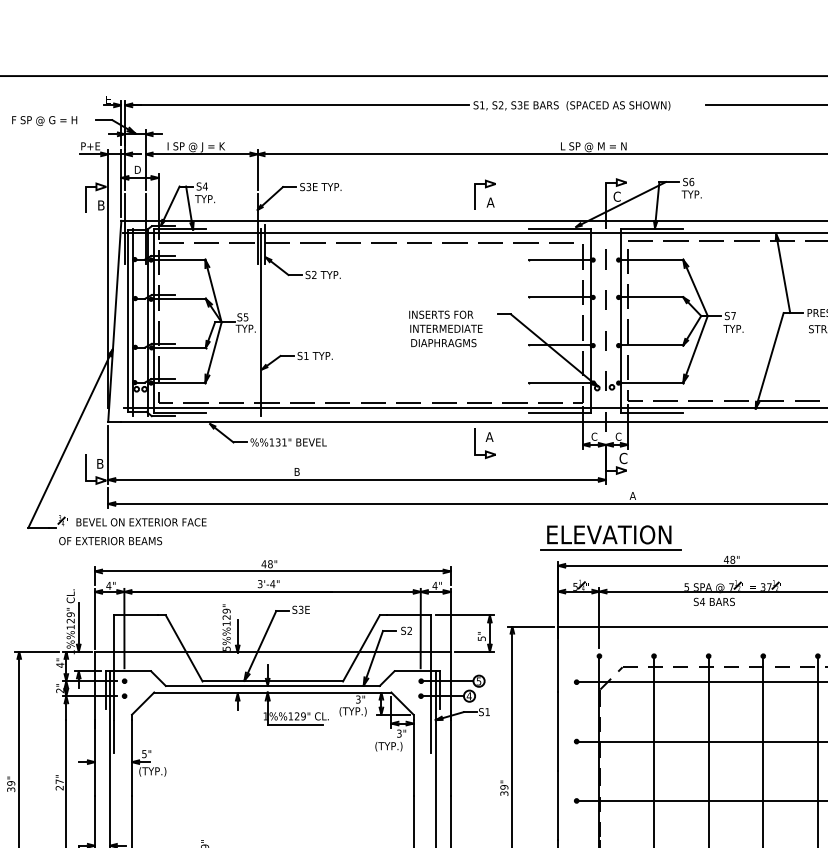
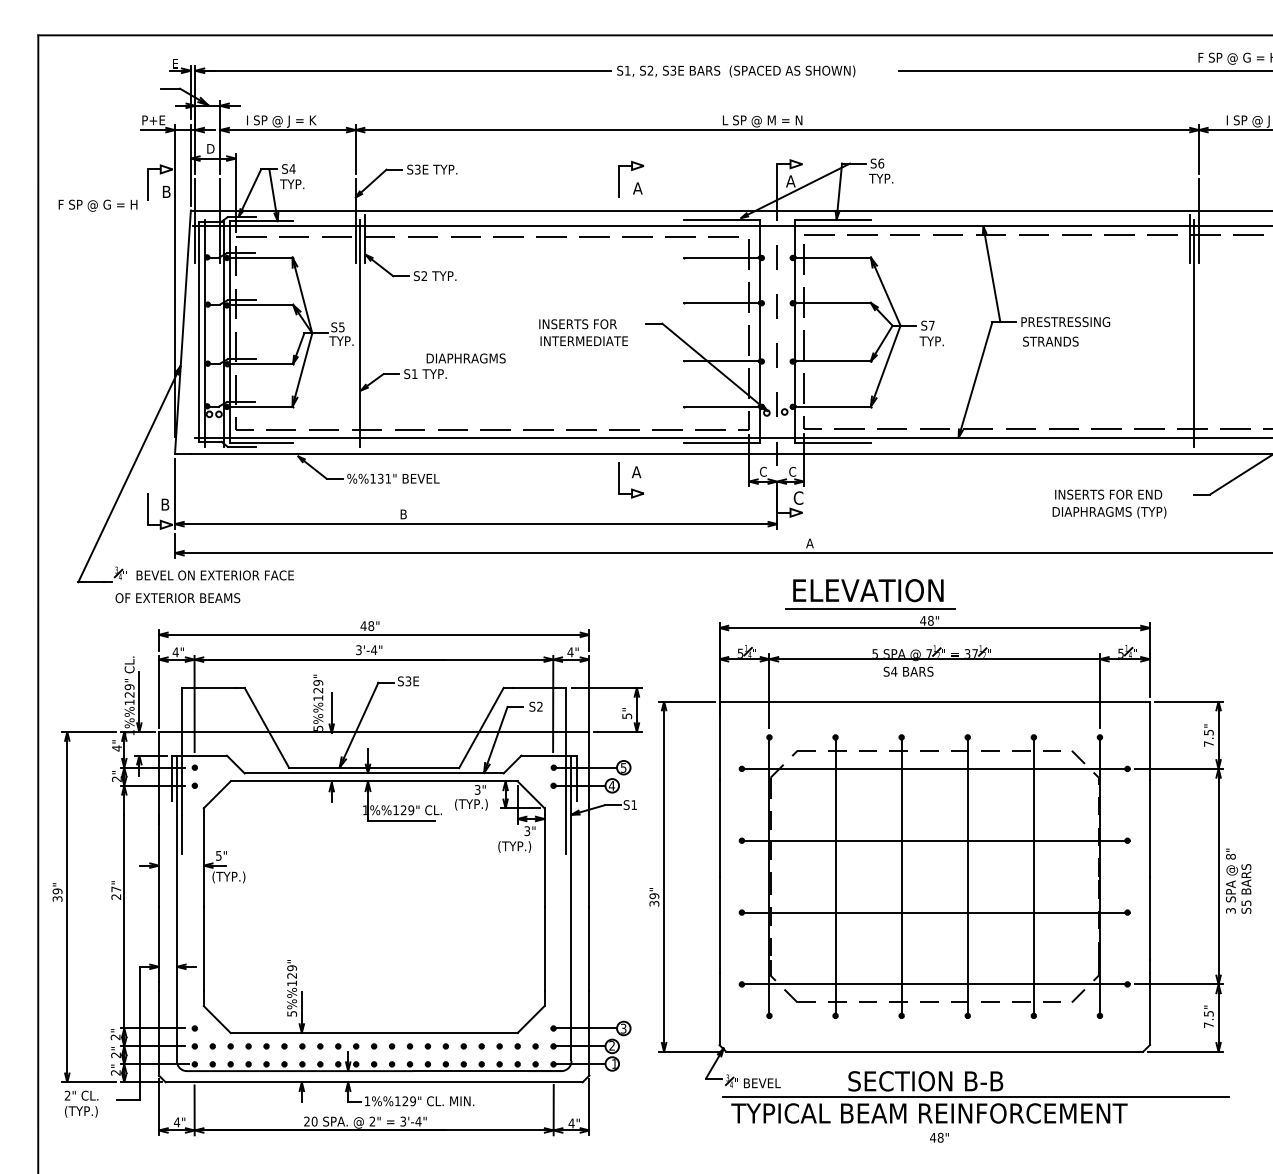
text: (44, 120) -> (97, 205), moved
text: (616, 196) -> (790, 181), C -> A
text: (443, 343) -> (465, 358), moved
part: (611, 538) -> (870, 594), moved

